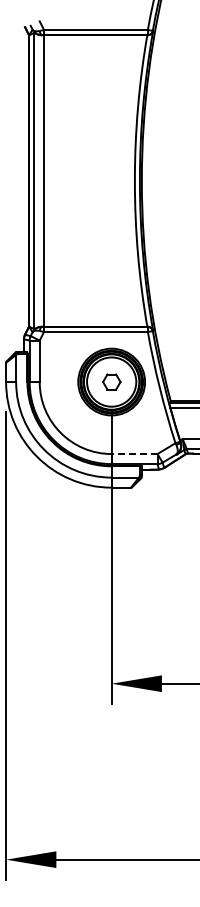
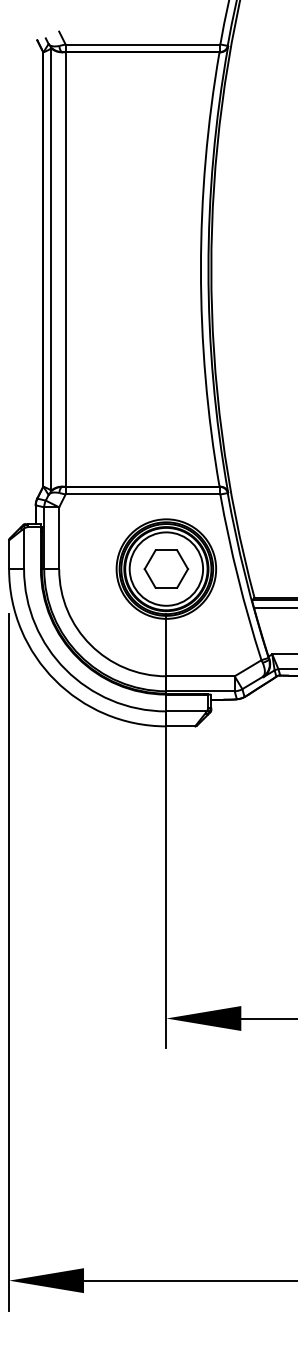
part: (111, 381) -> (166, 568), size x1.67
line: (134, 454) -> (200, 676), dashed -> solid

